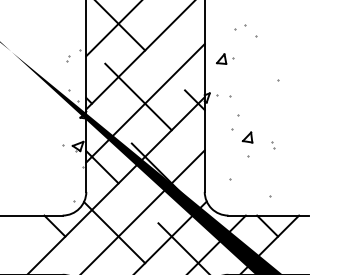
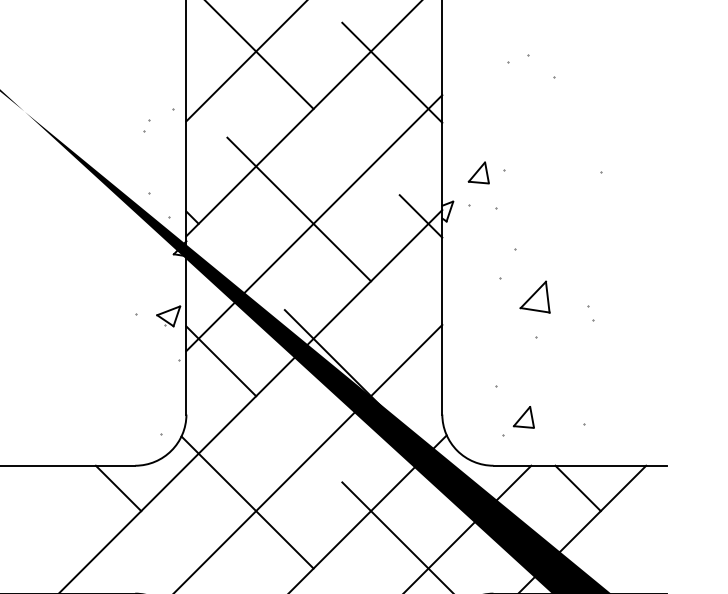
line: (181, 33) -> (392, 72), added
part: (225, 58) -> (487, 171), moved
part: (247, 137) -> (534, 297), size x1.43
part: (240, 194) -> (519, 420), added

